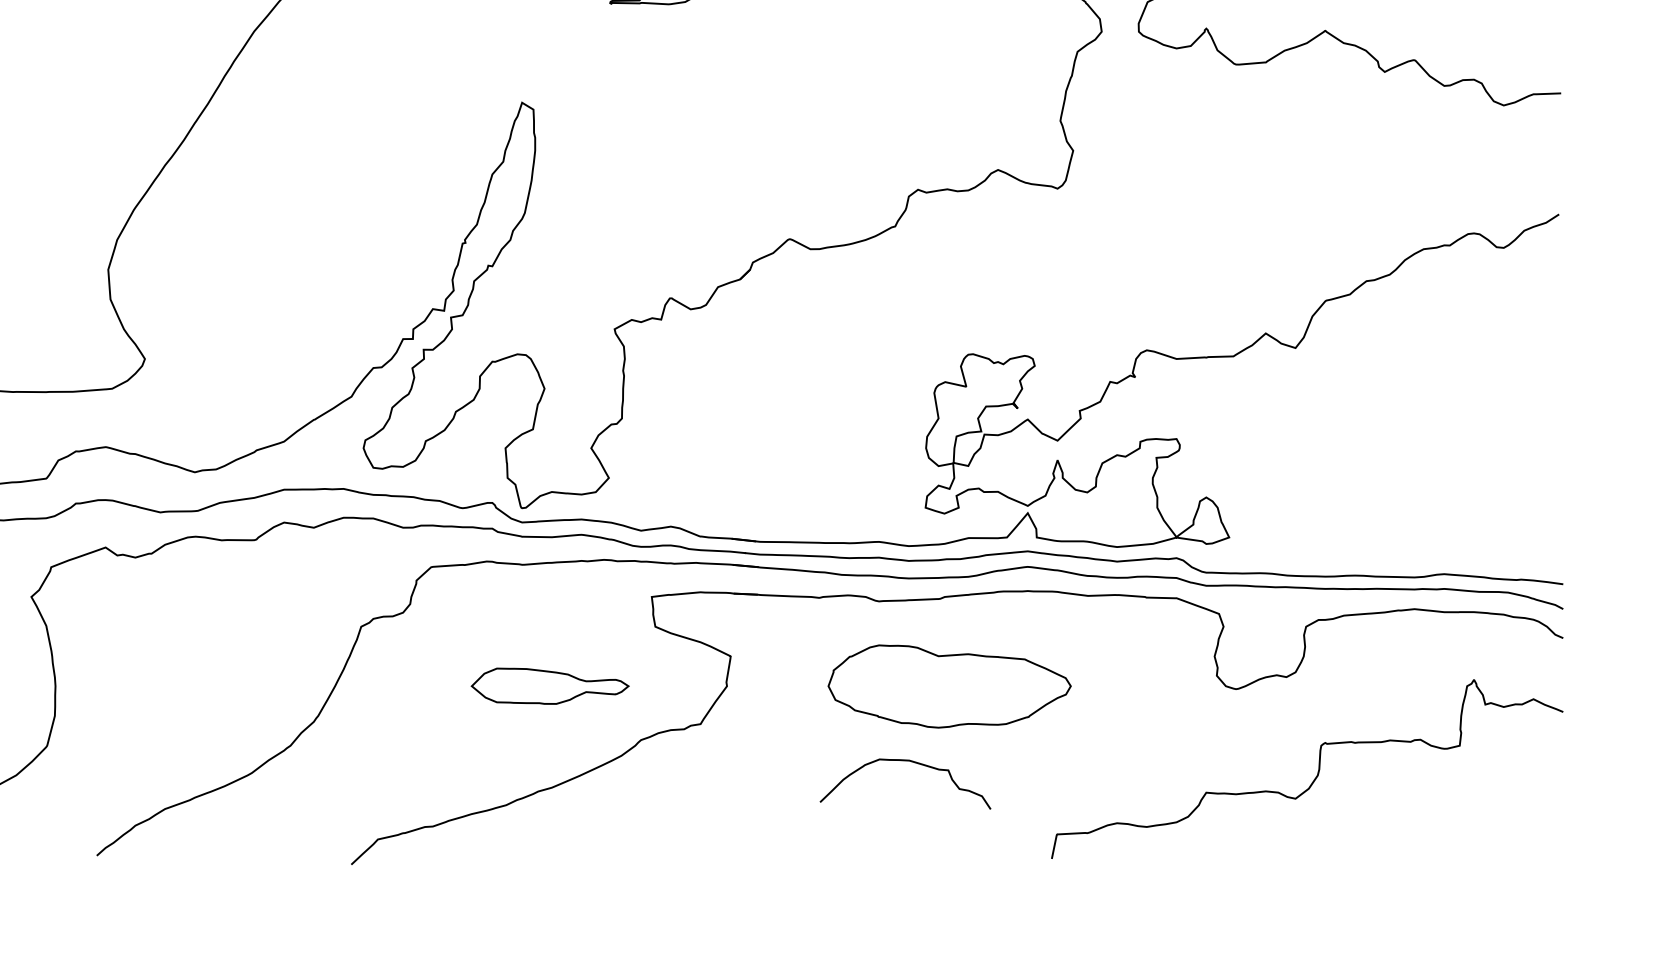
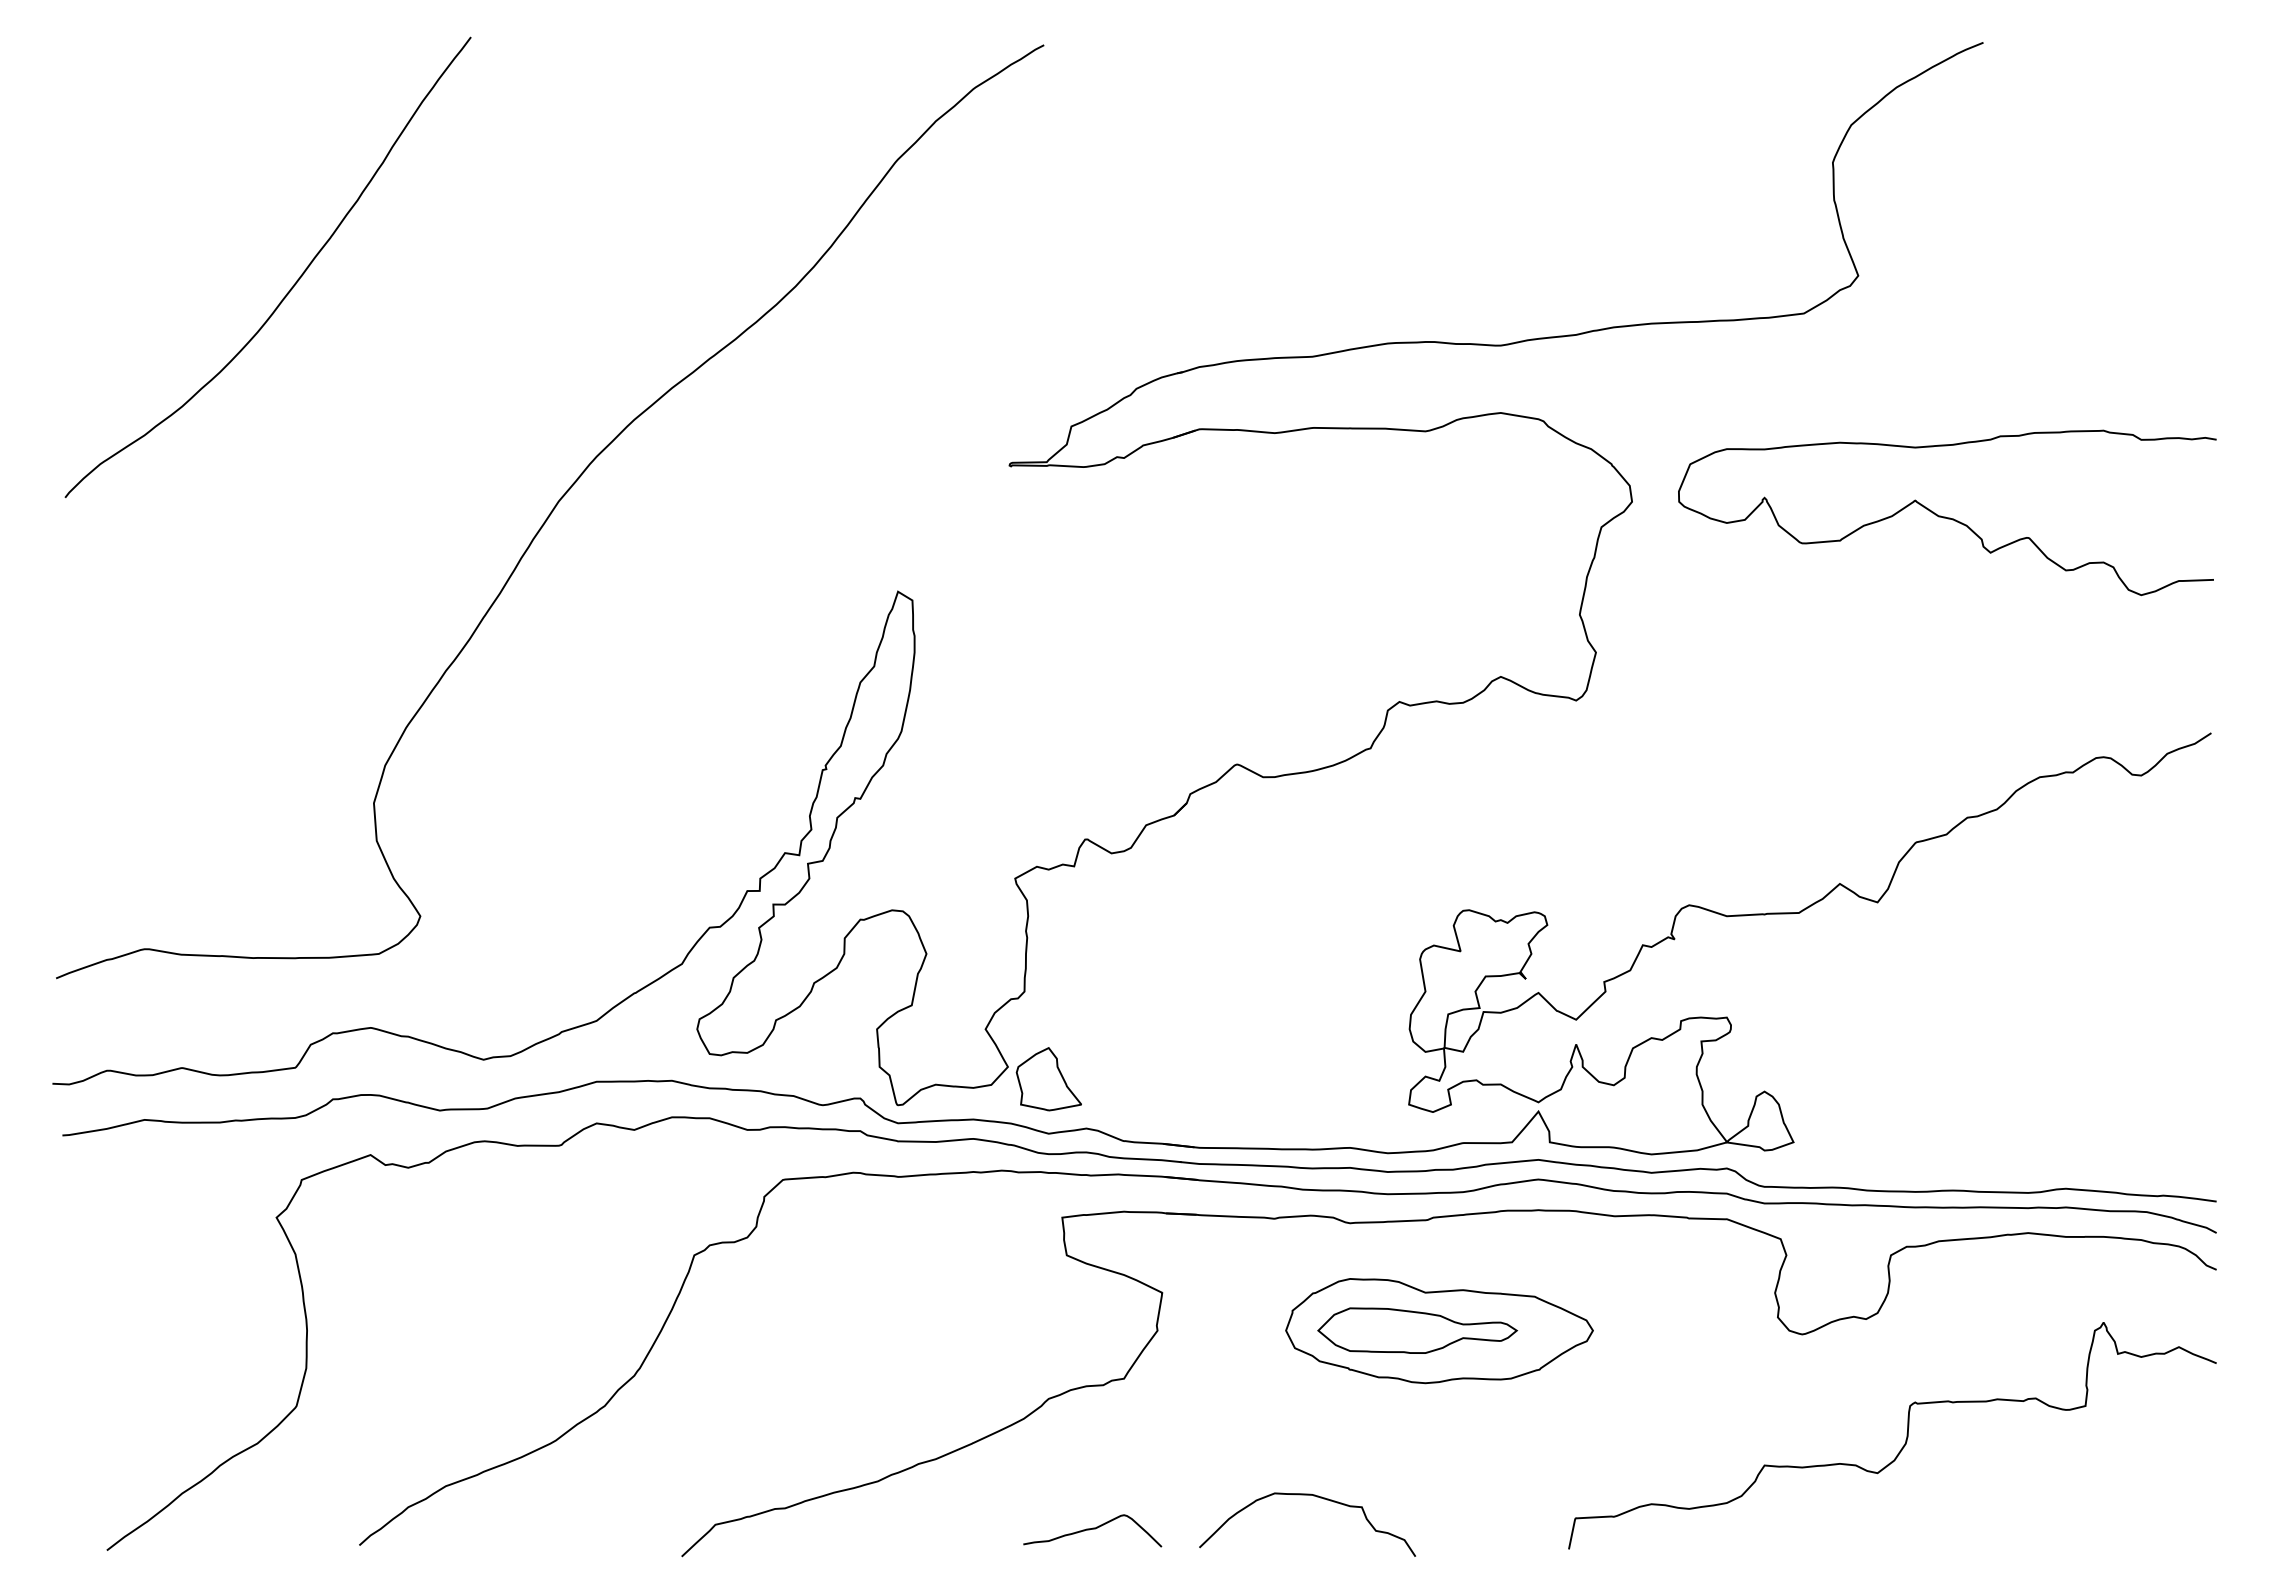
part: (640, 487) -> (1048, 1079), added
part: (550, 686) -> (1417, 1330), moved
curve: (910, 761) -> (1313, 1496), moved
curve: (675, 843) -> (1092, 1529), added

